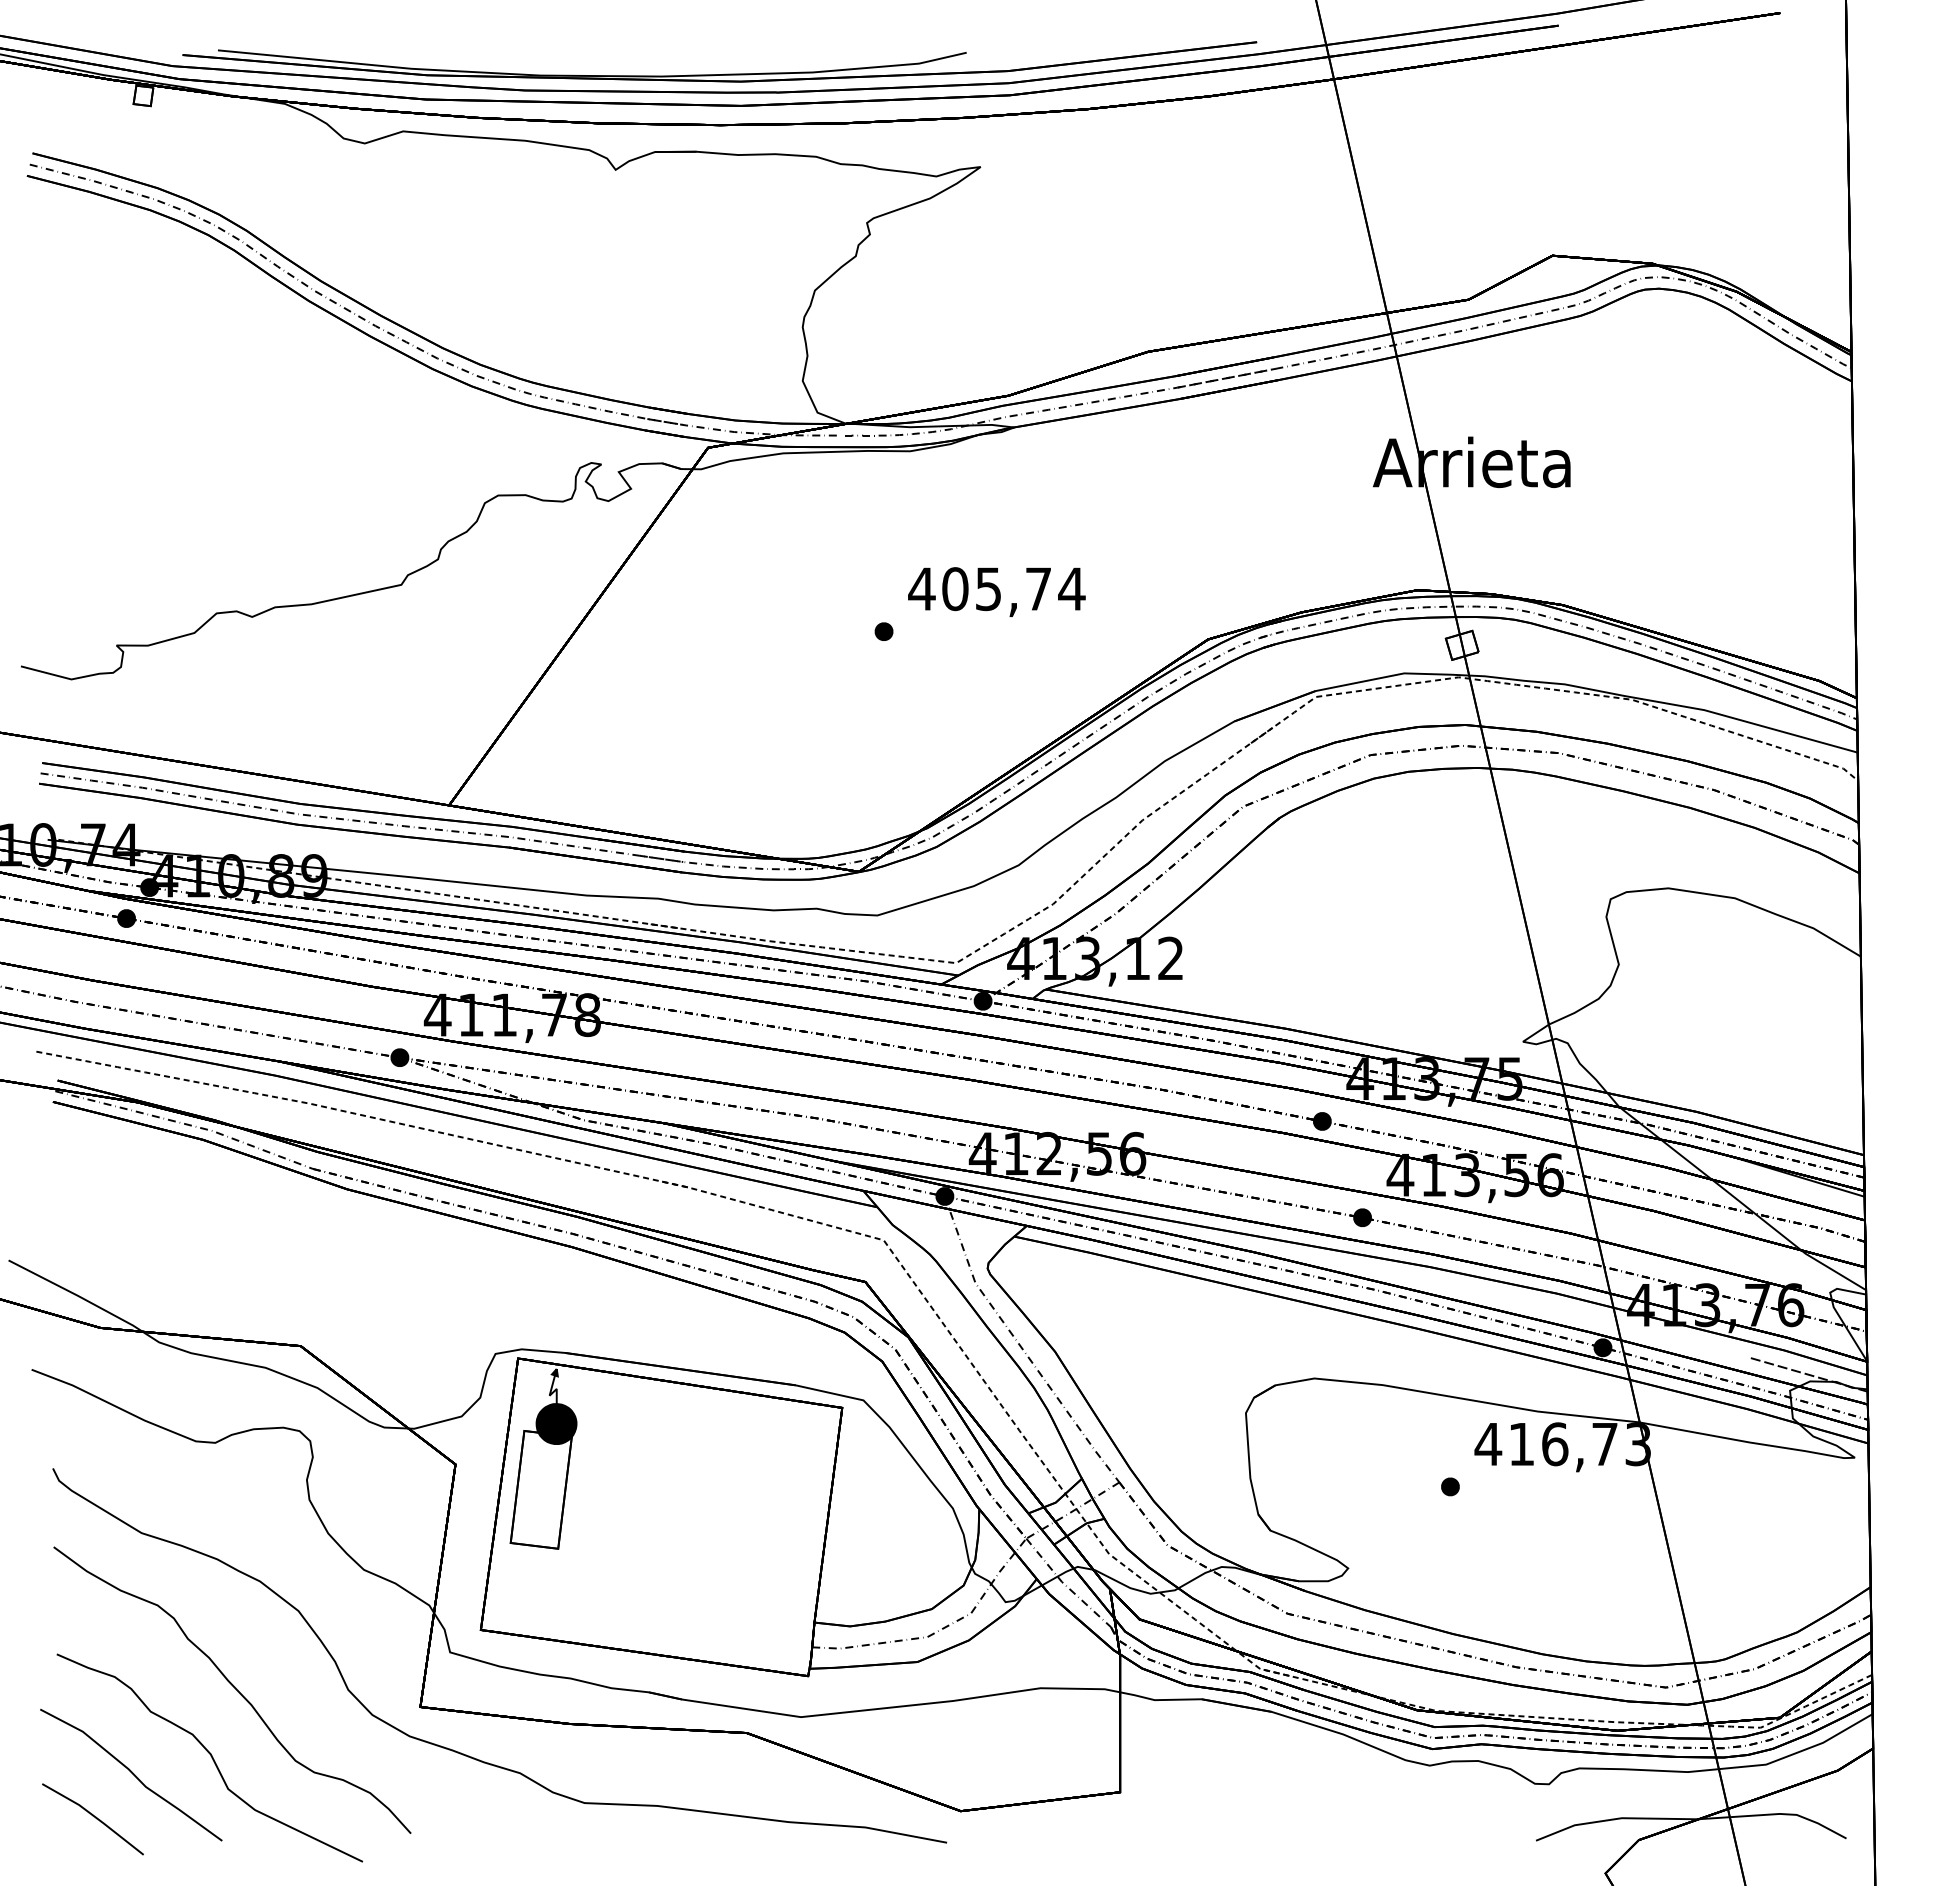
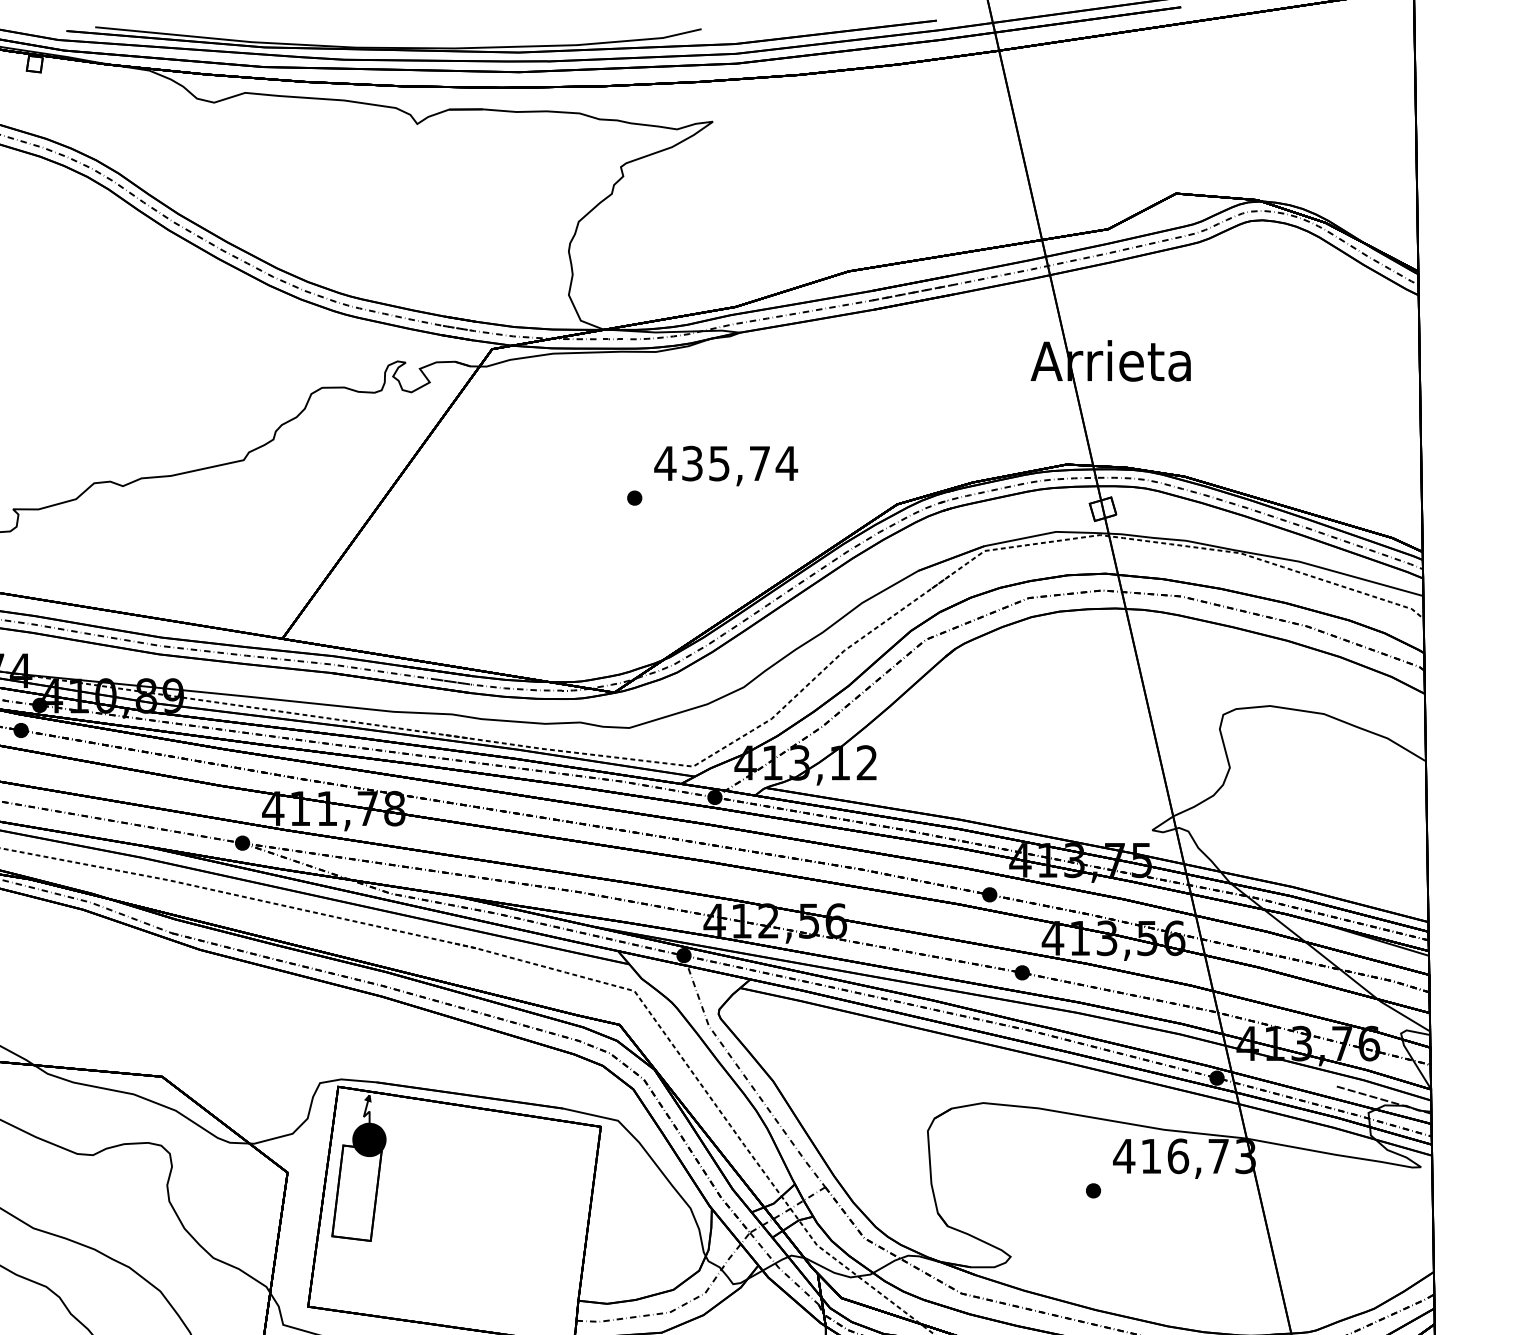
text: (955, 589) -> (692, 463), 405,74 -> 435,74

